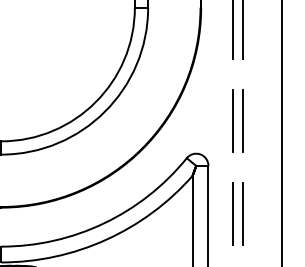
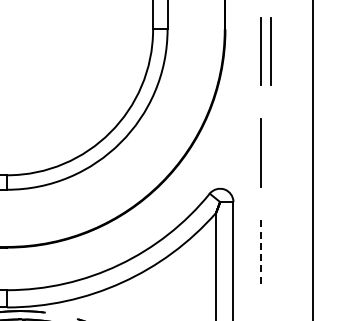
line: (242, 120) -> (270, 152), removed
line: (233, 213) -> (260, 254), solid -> dashed
line: (242, 213) -> (270, 253), removed

